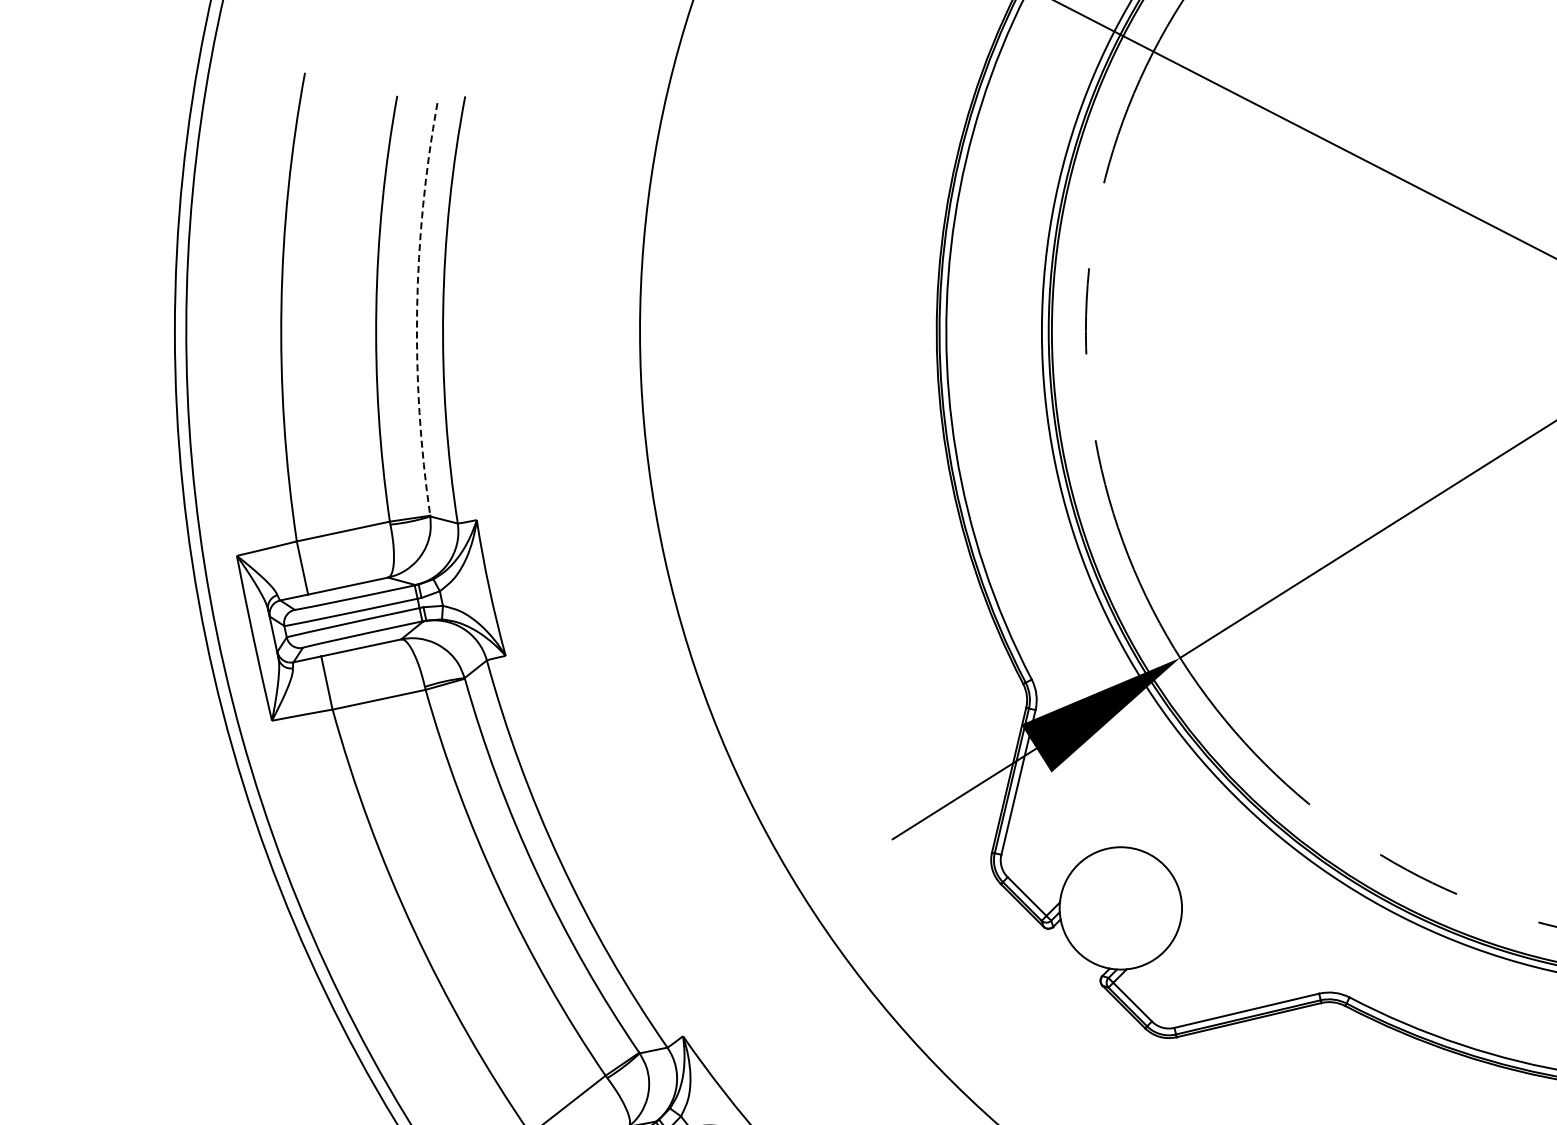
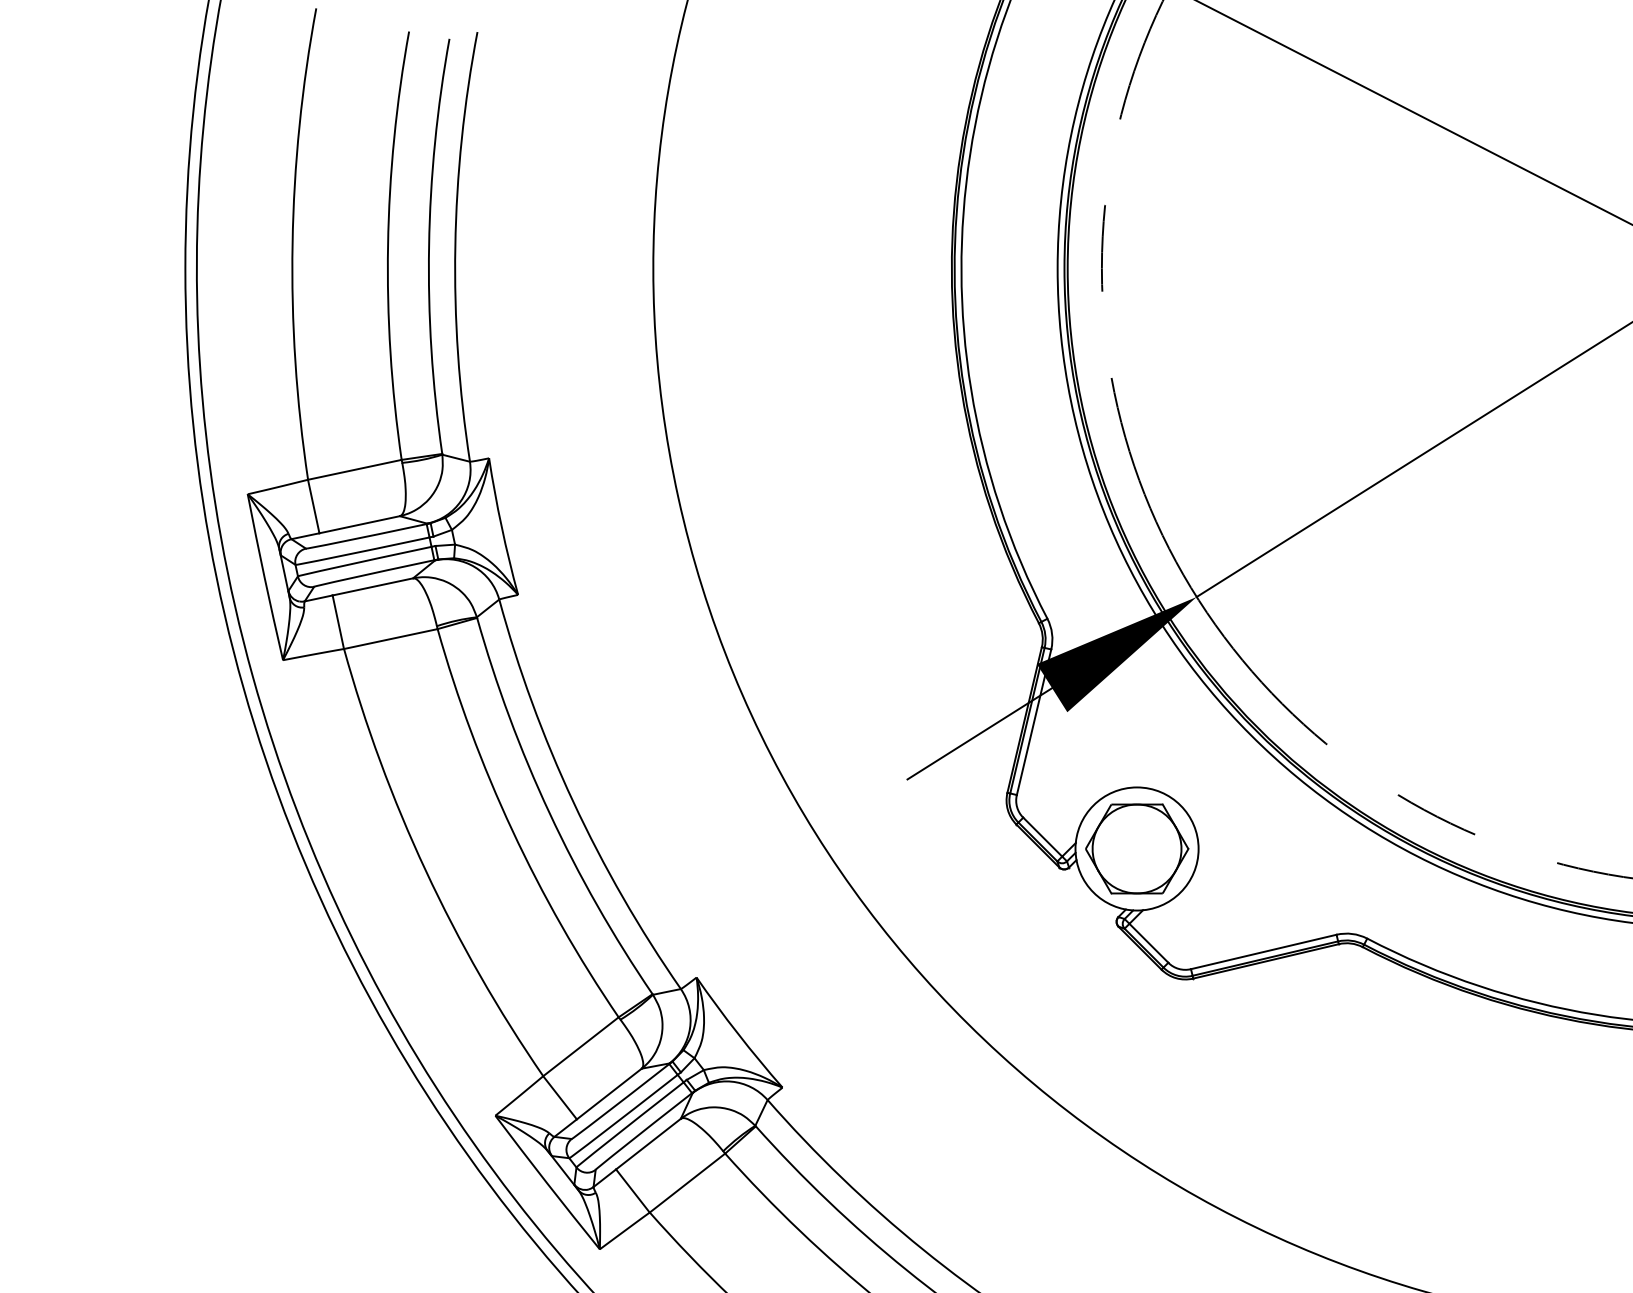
arc: (417, 309) -> (429, 246), dashed -> solid
part: (1121, 907) -> (1137, 848), added

